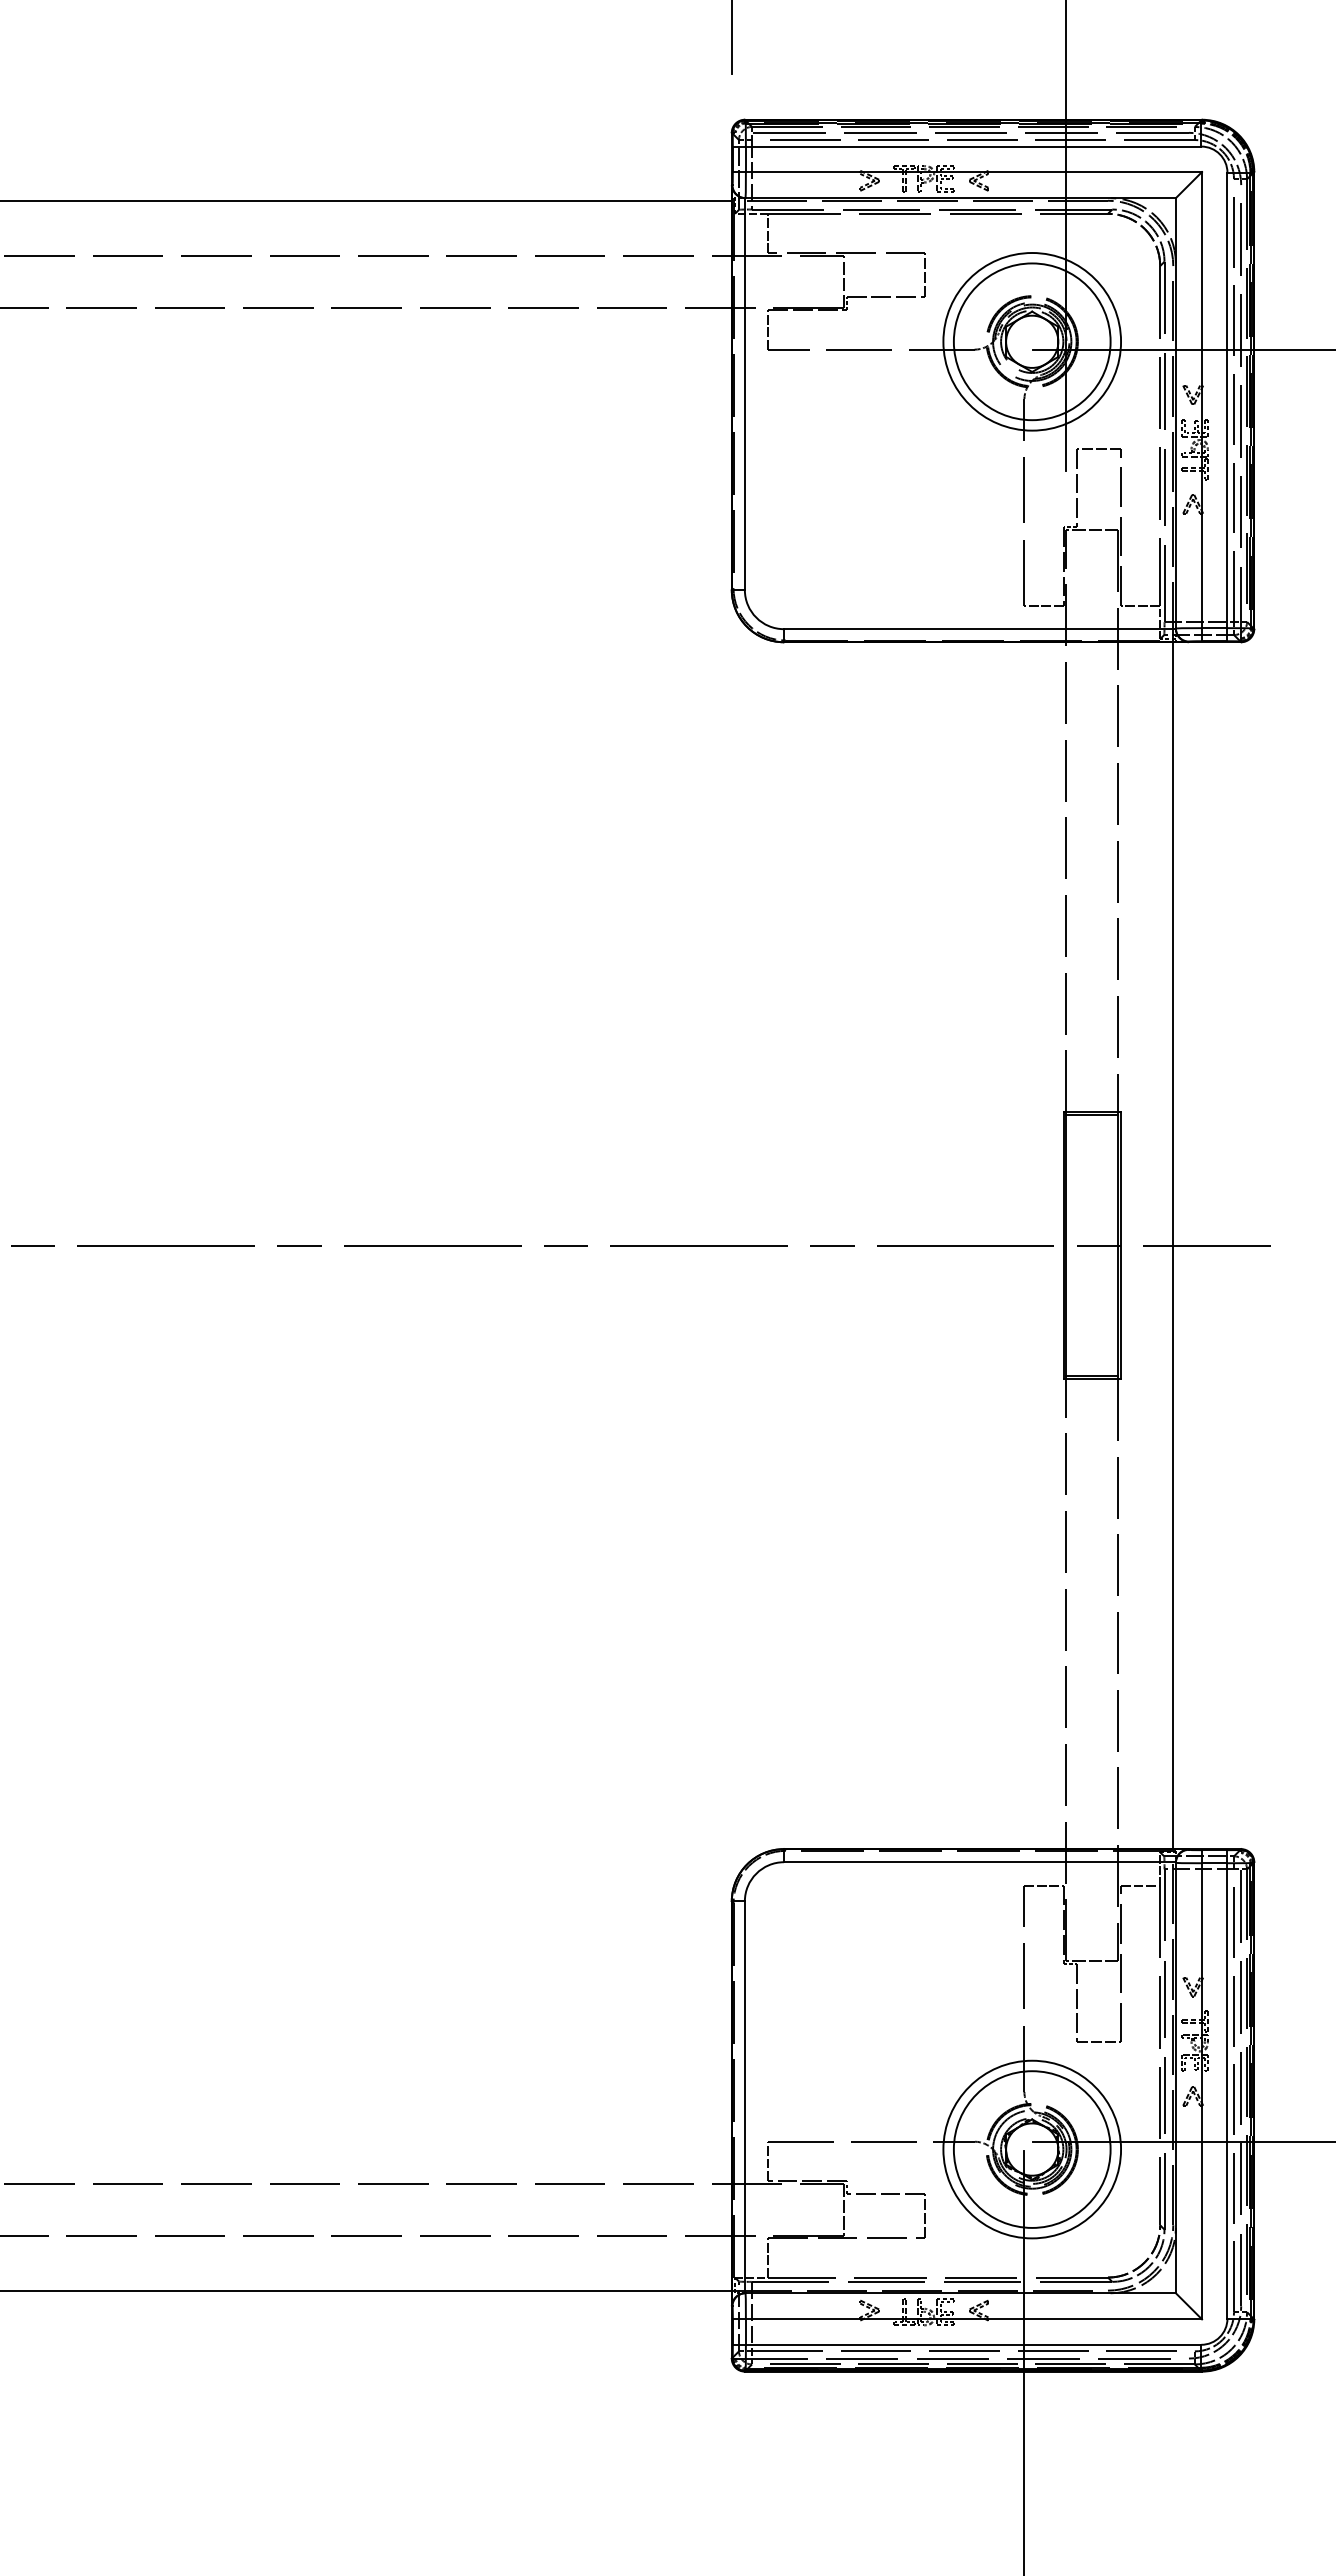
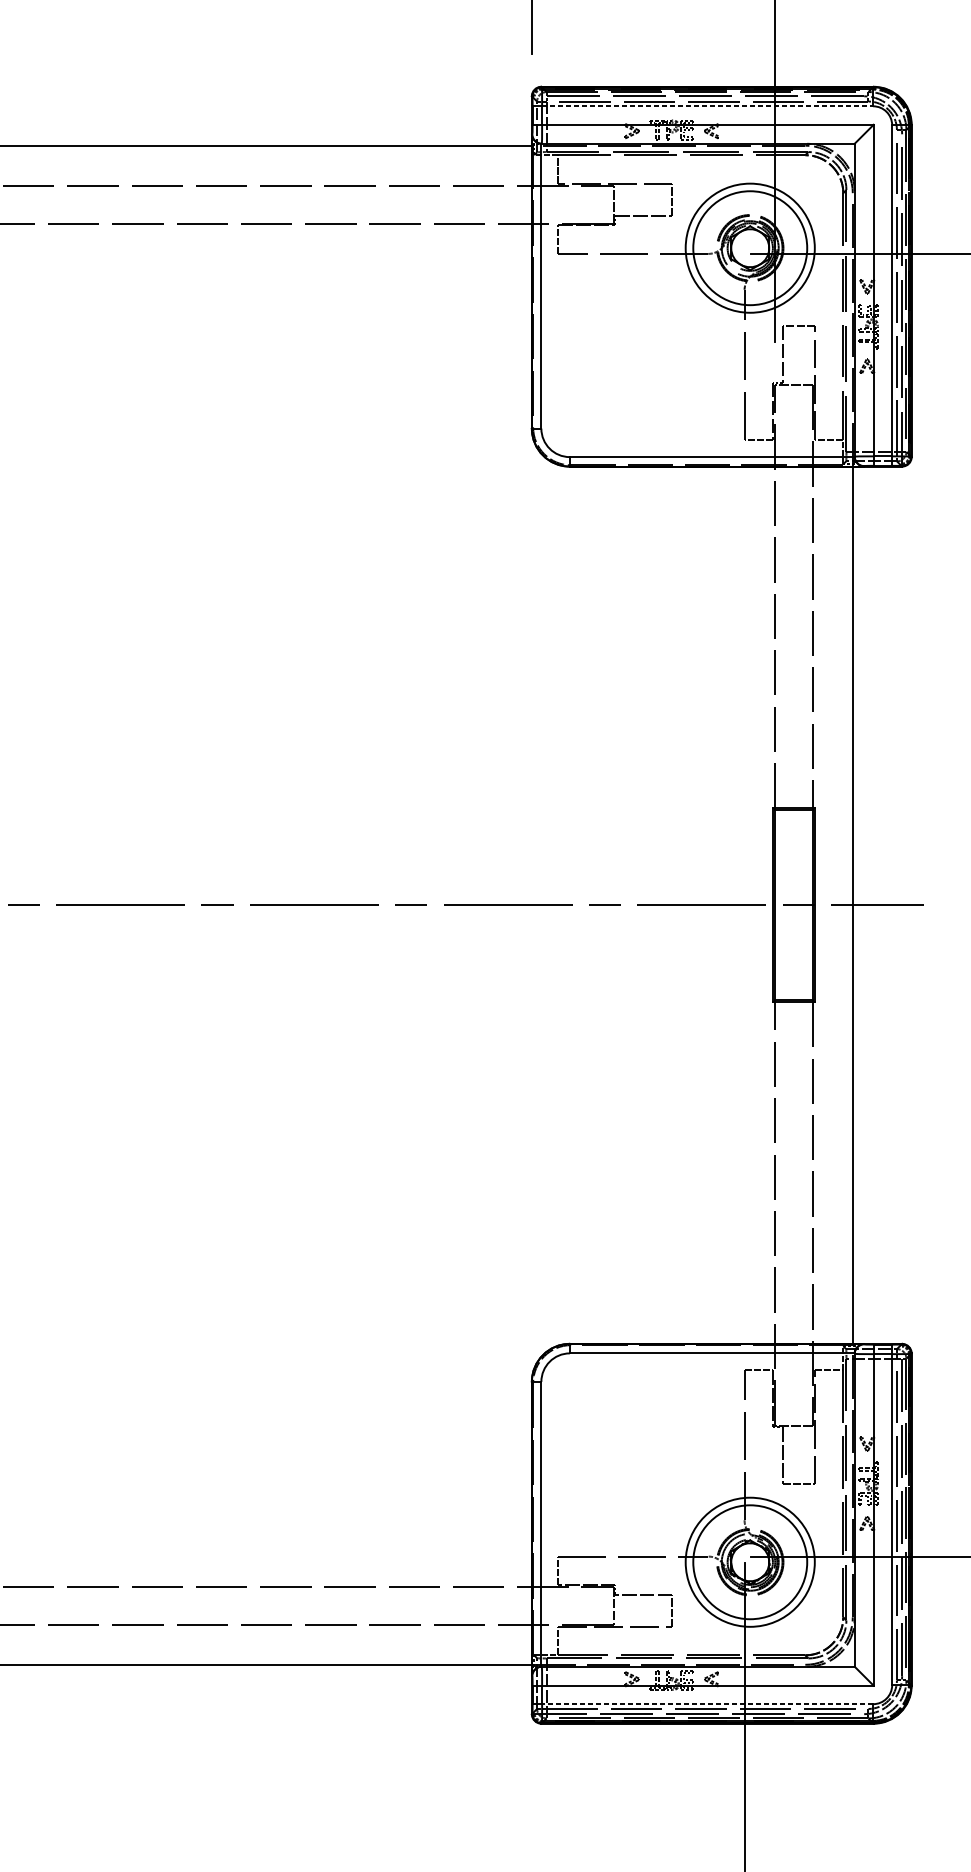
line: (973, 146) -> (707, 106), solid -> dashed
line: (973, 2344) -> (707, 1703), solid -> dashed

